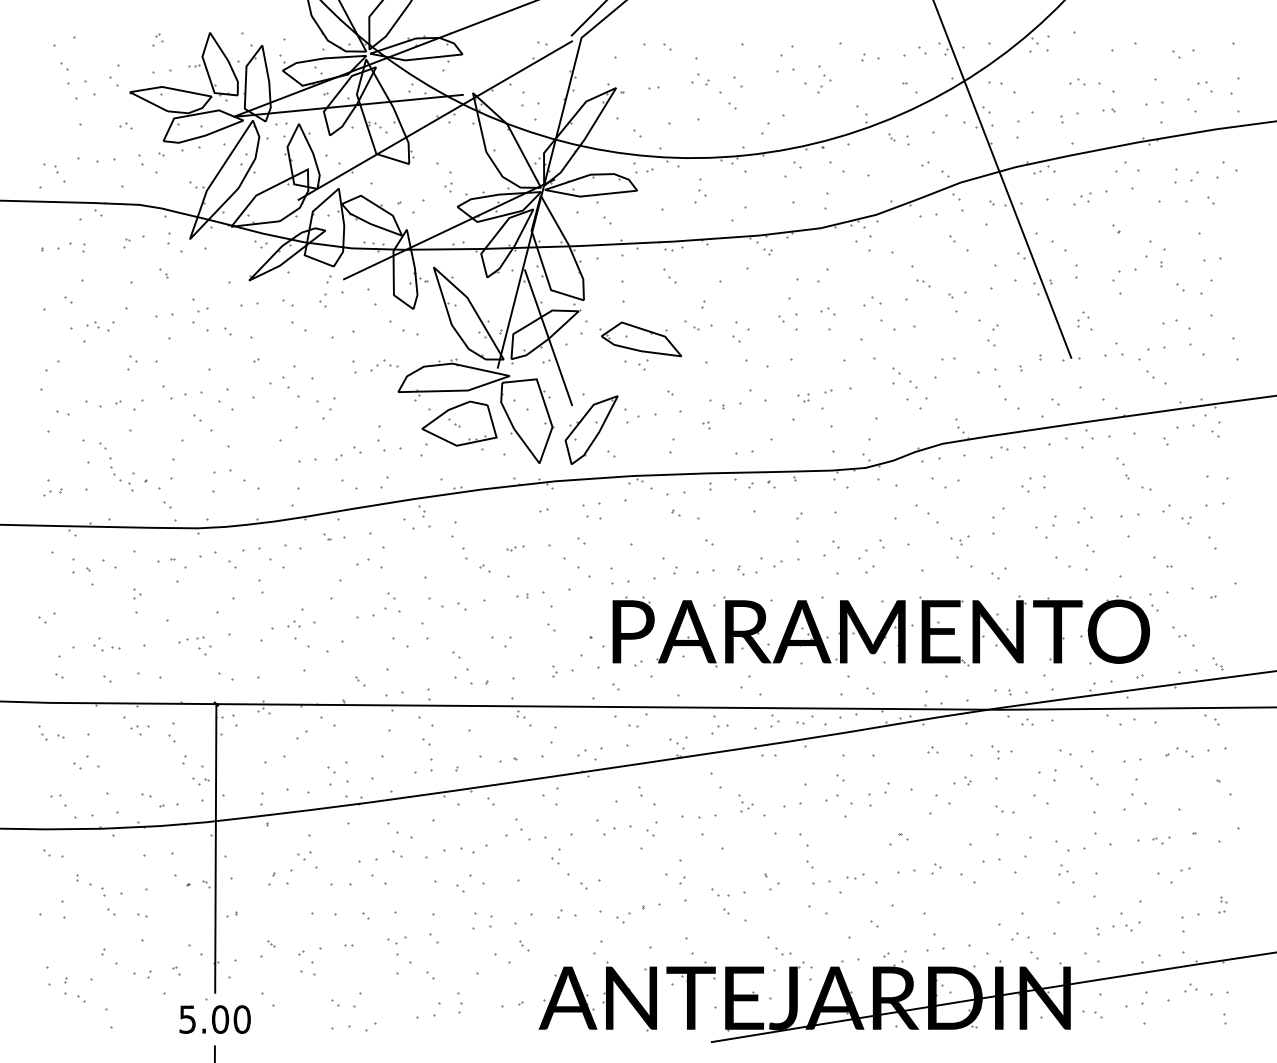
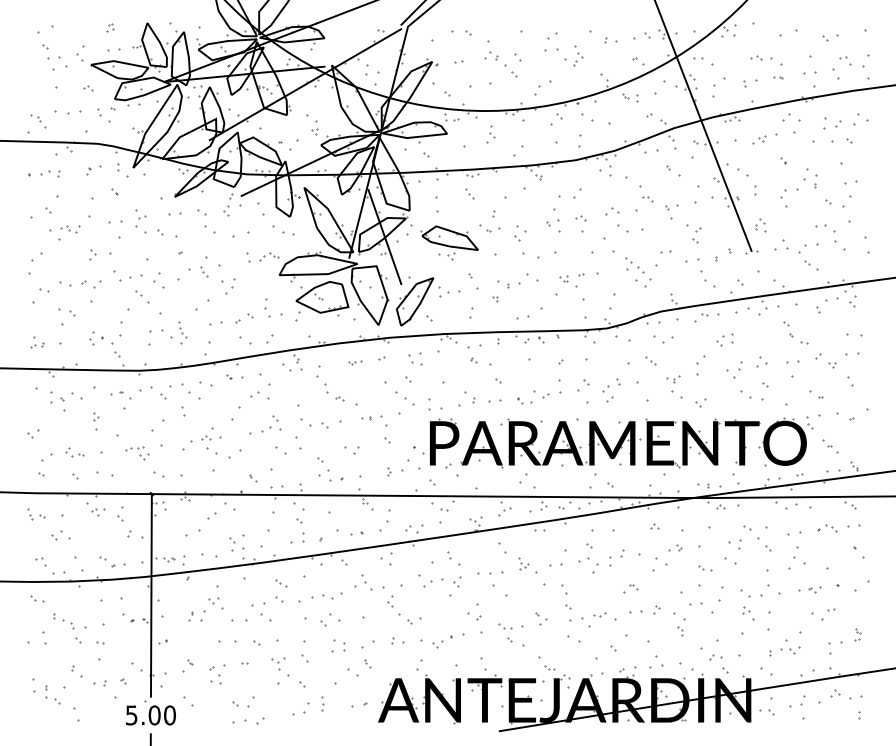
part: (290, 387) -> (203, 271), size x0.62
part: (115, 469) -> (182, 329), moved
part: (926, 514) -> (650, 361), size x0.62
part: (515, 548) -> (355, 362), moved
part: (995, 752) -> (680, 631), moved
part: (200, 781) -> (168, 559), moved
part: (400, 830) -> (281, 582), size x0.62

